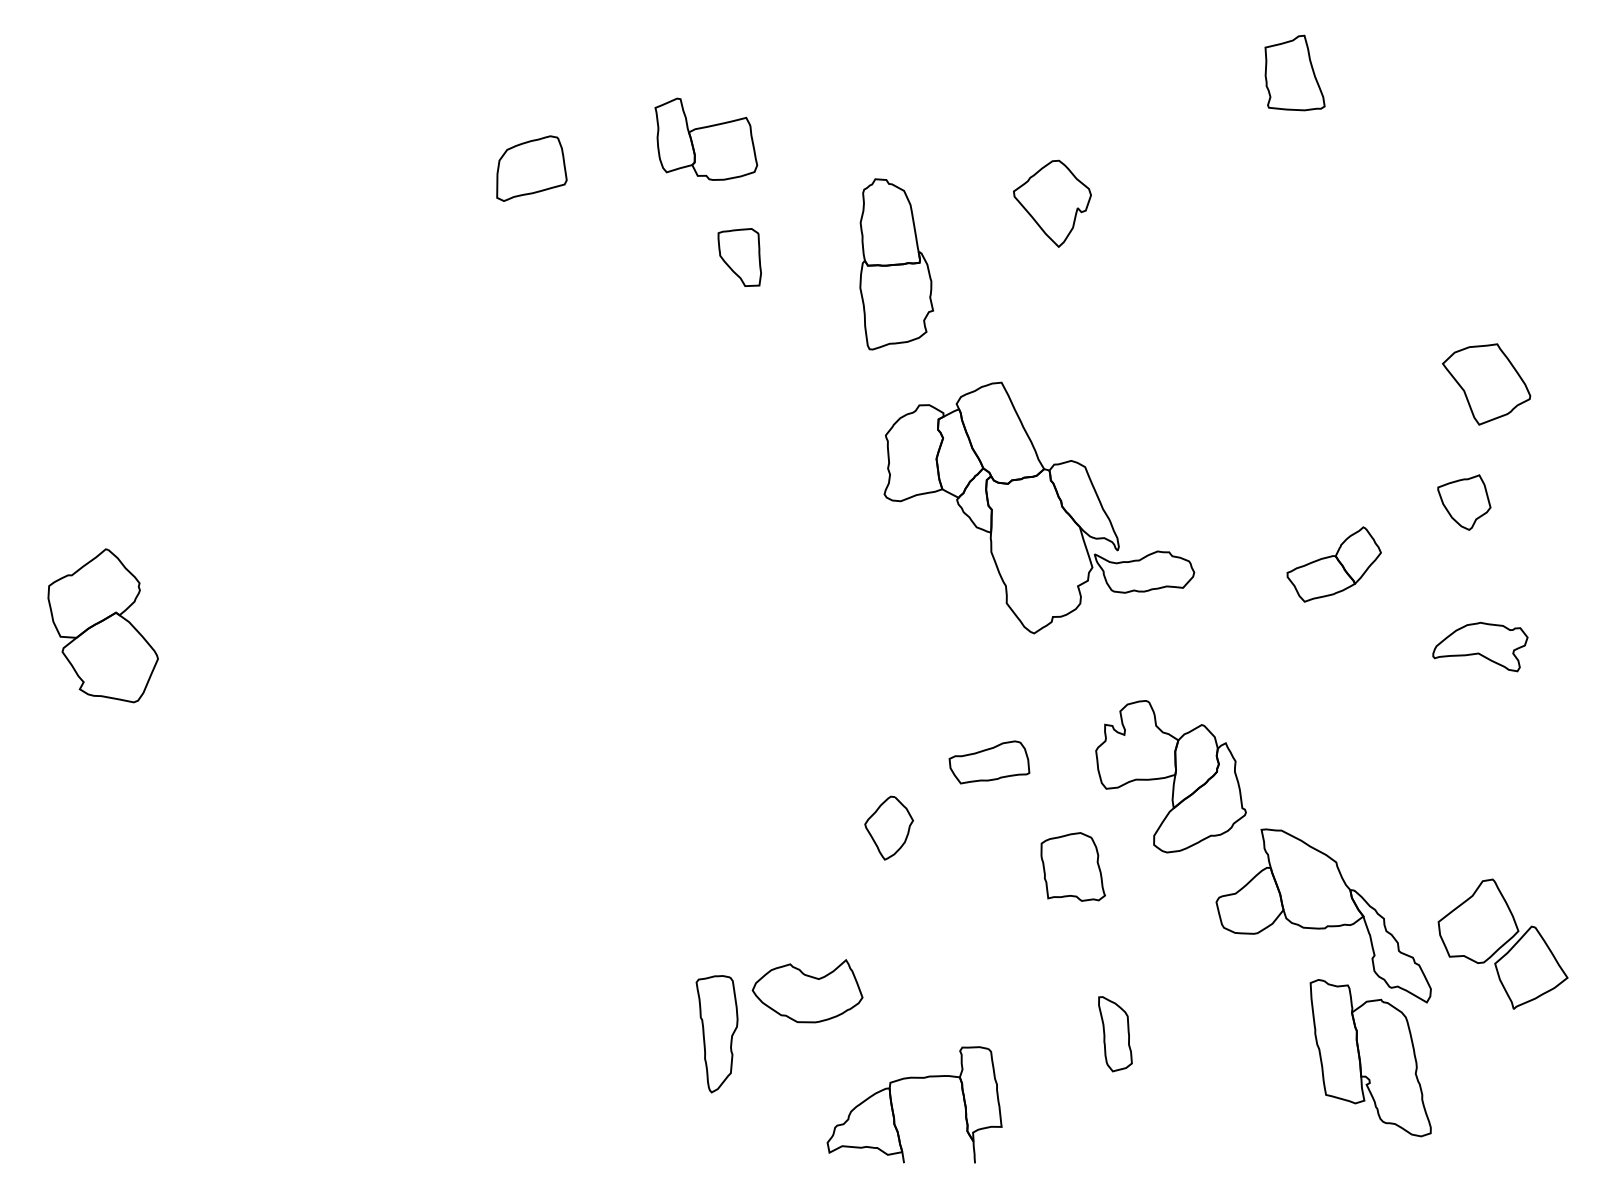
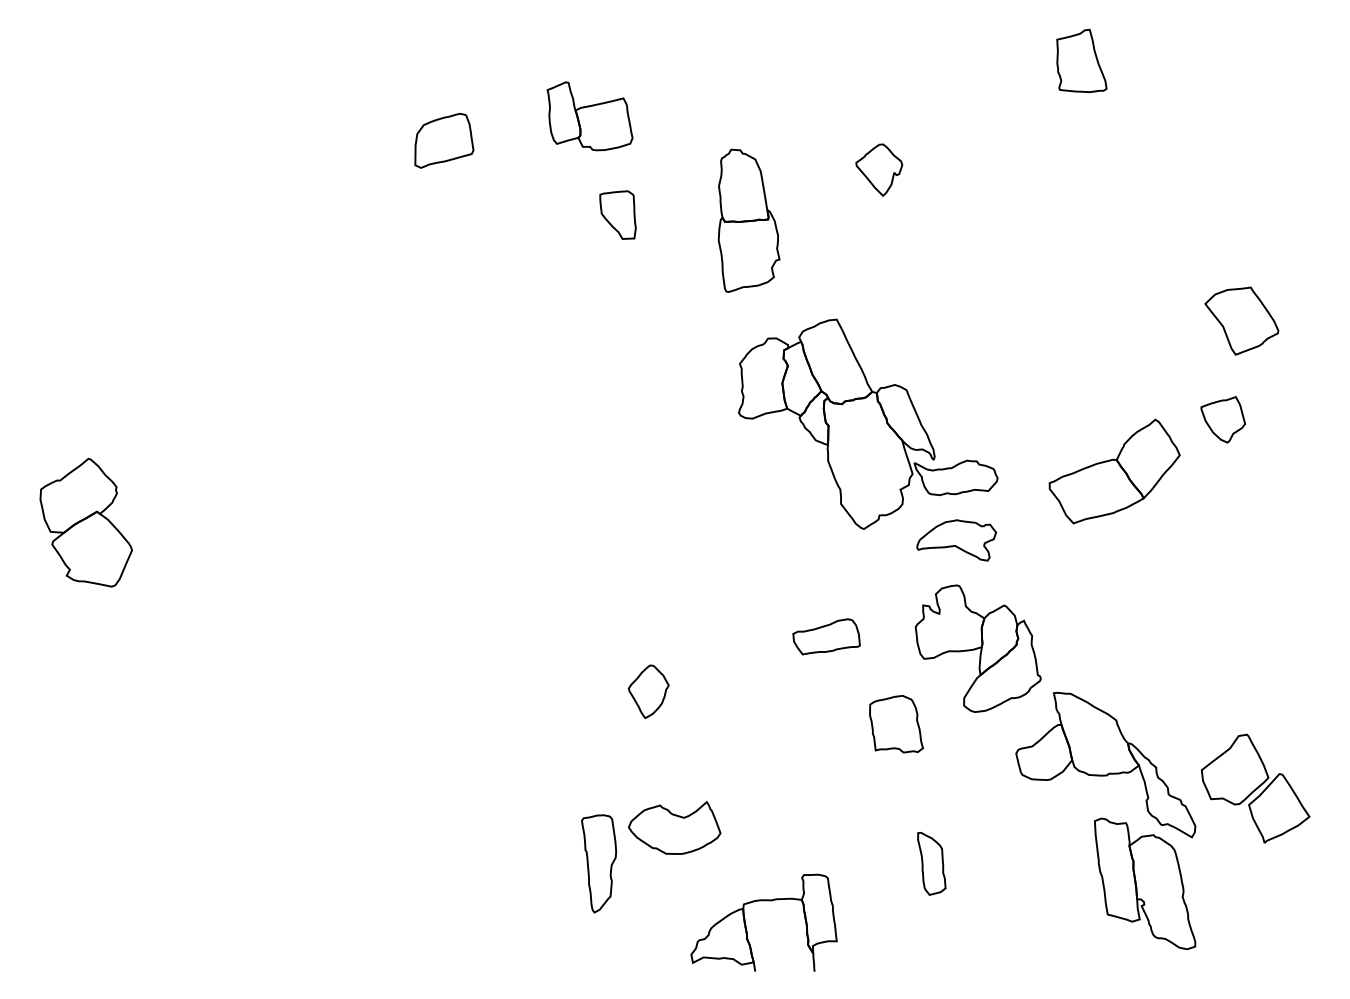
part: (1052, 202) -> (879, 169), size x0.71
part: (1334, 564) -> (1114, 471), size x1.67
part: (1480, 647) -> (956, 540), moved
part: (888, 827) -> (648, 691), moved

